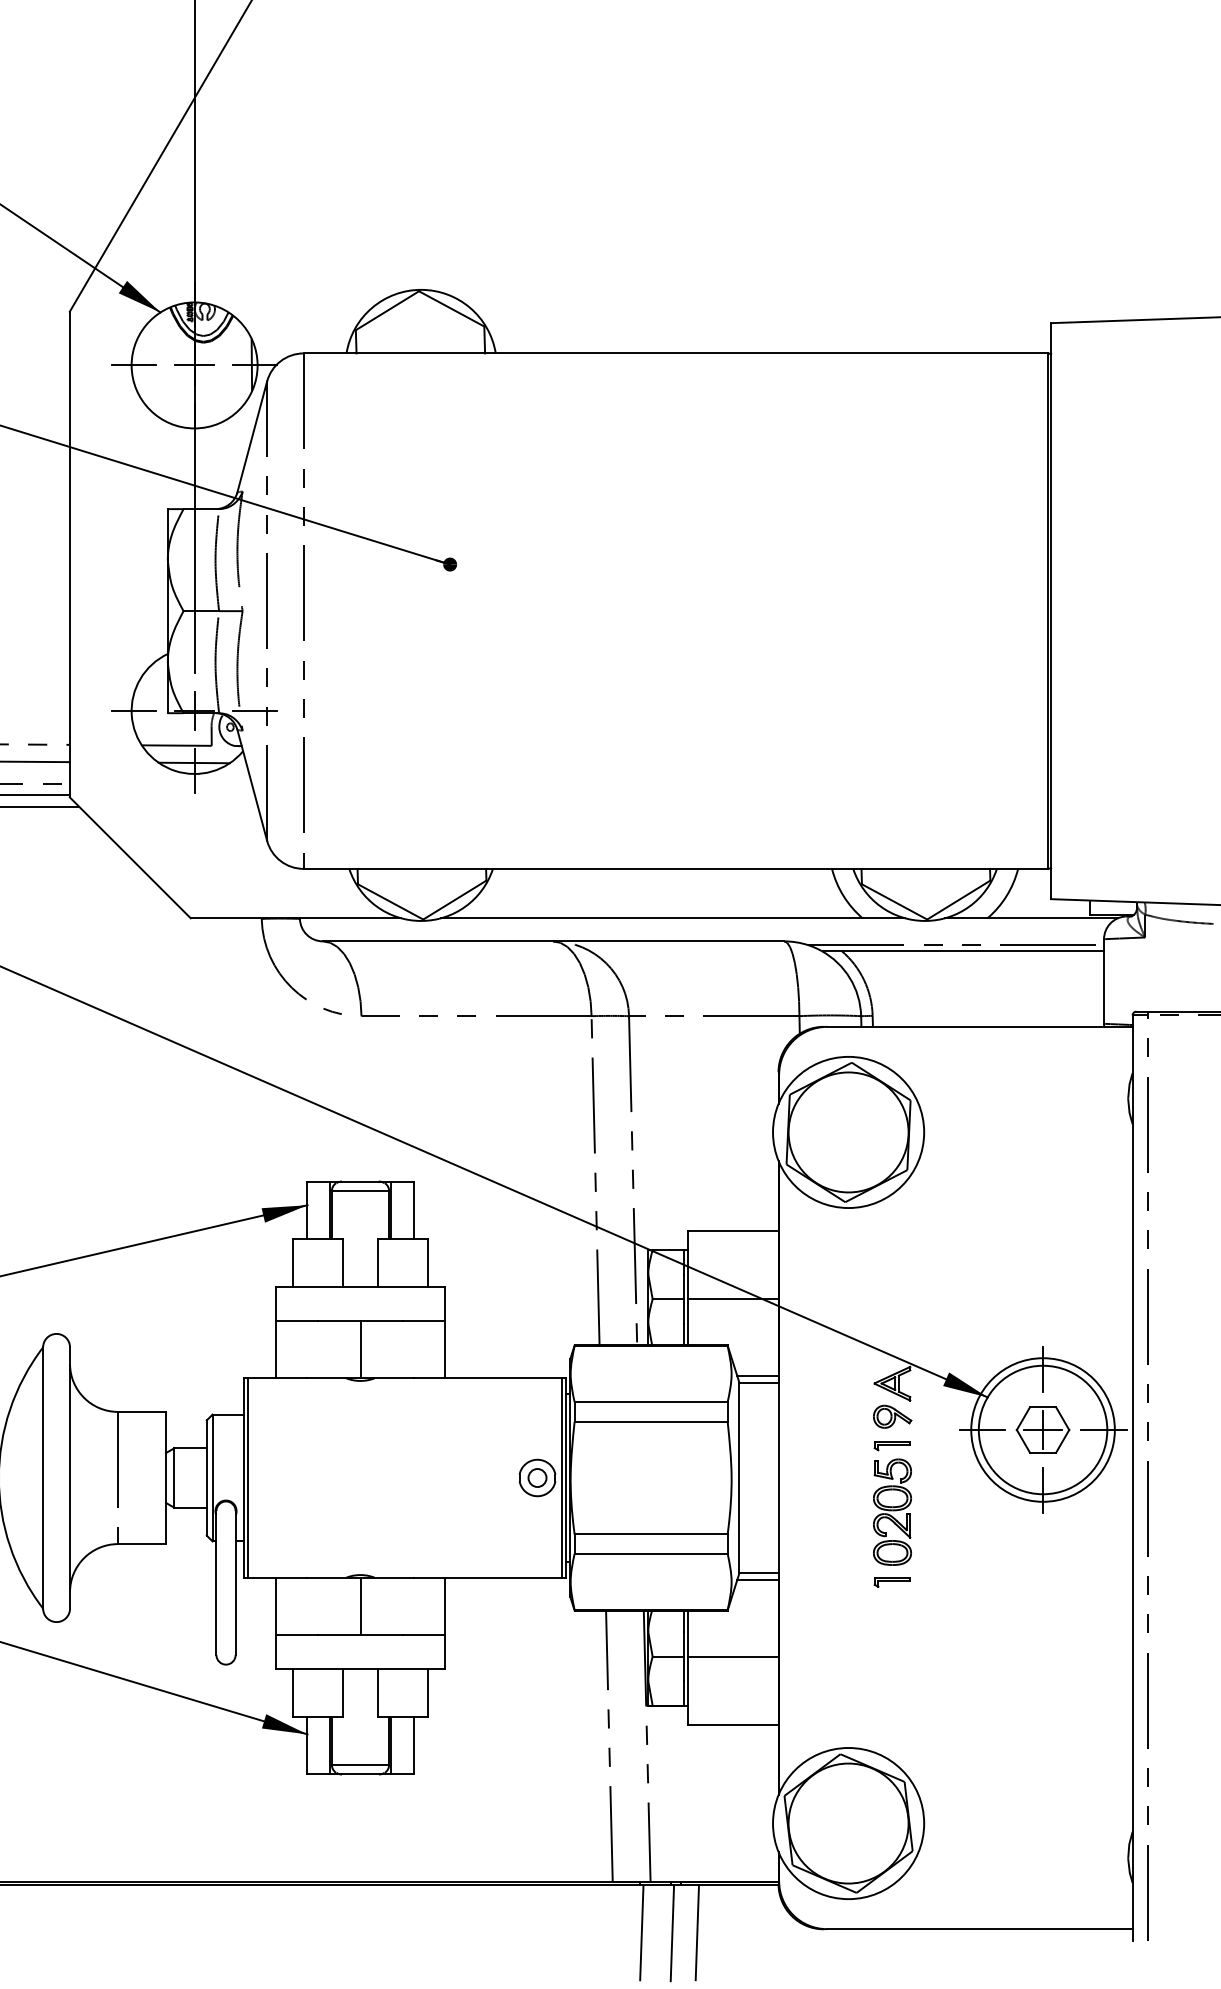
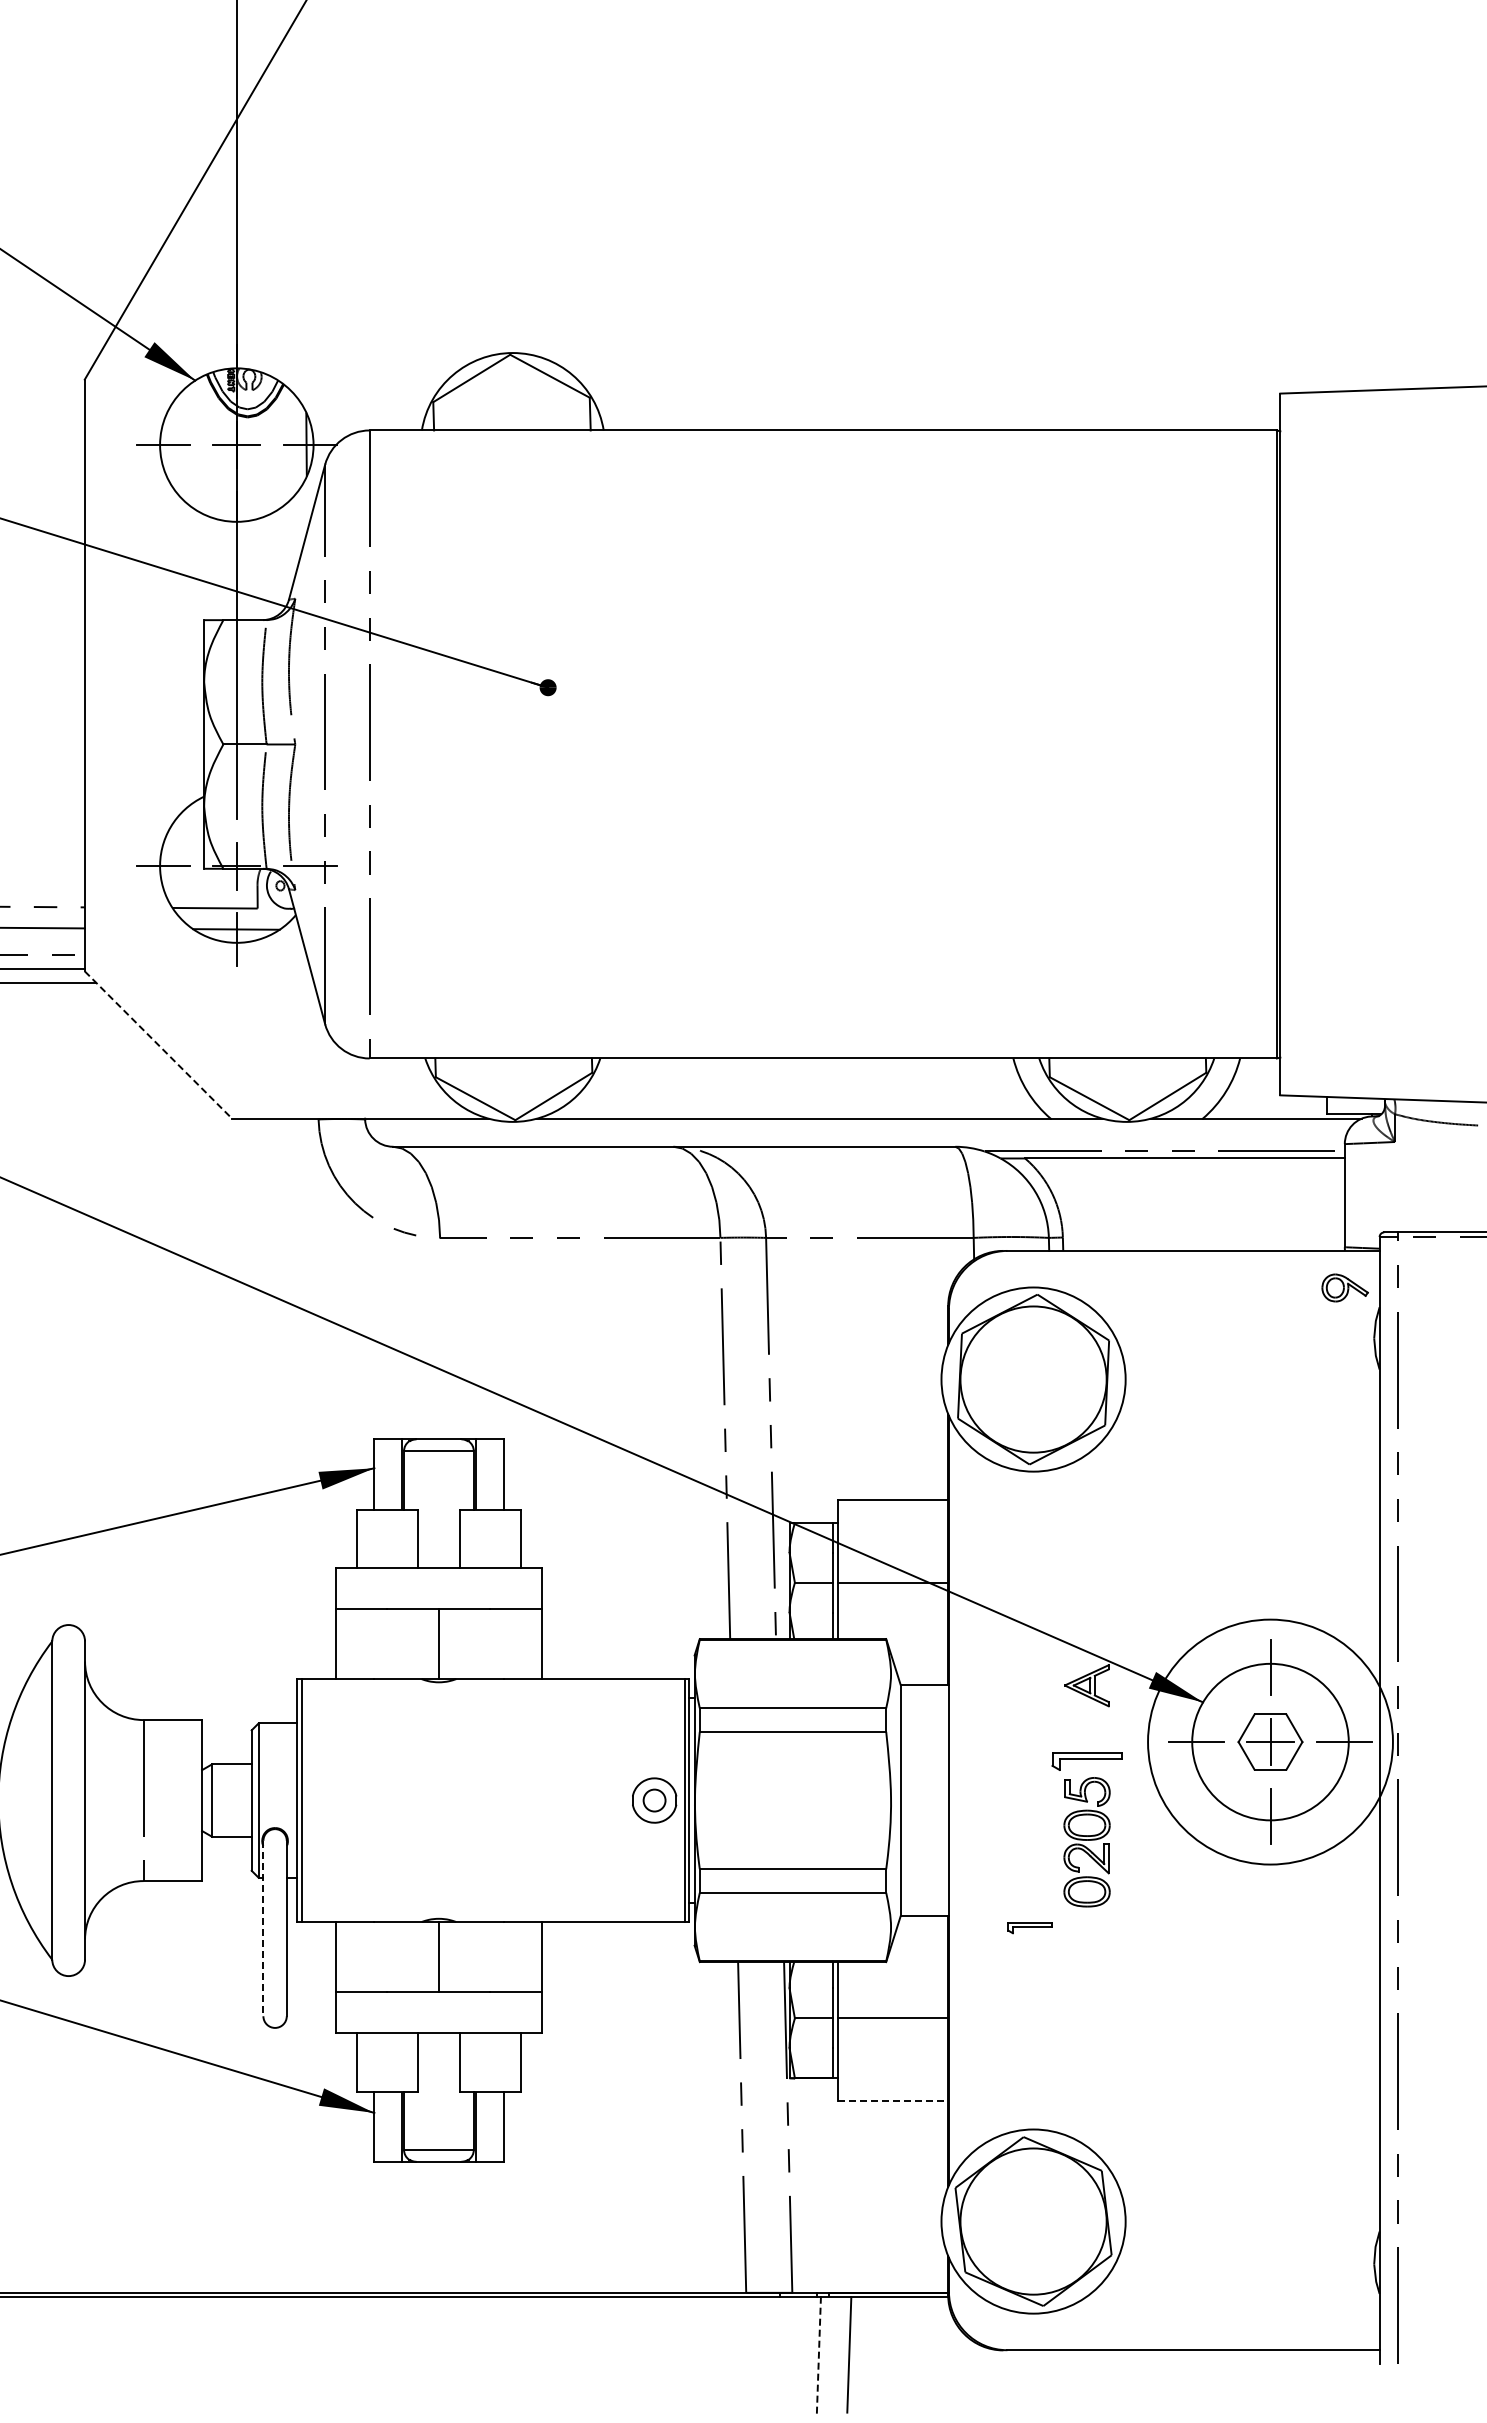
line: (130, 858) -> (158, 1045), solid -> dashed
line: (757, 1376) -> (922, 1676), removed
part: (892, 1416) -> (1344, 1287), moved
circle: (1043, 1429) -> (1270, 1741), size x1.4
part: (892, 1445) -> (1086, 1761), size x1.6
line: (757, 1580) -> (922, 1925), removed
line: (216, 1583) -> (263, 1928), solid -> dashed
part: (892, 1583) -> (1029, 1928), moved
line: (733, 1725) -> (893, 2101), solid -> dashed
line: (641, 1932) -> (781, 2354), removed
line: (672, 1933) -> (818, 2355), solid -> dashed

